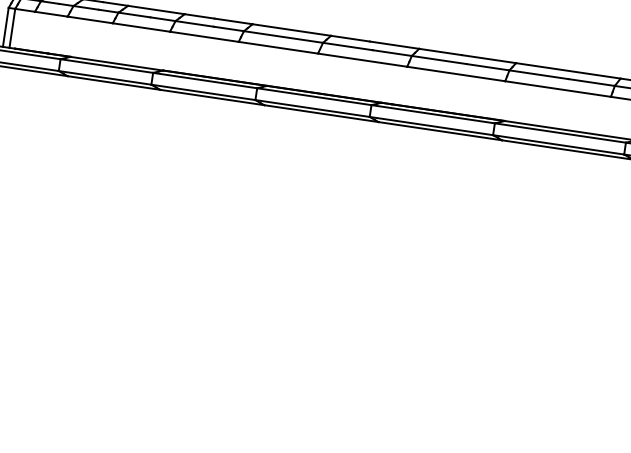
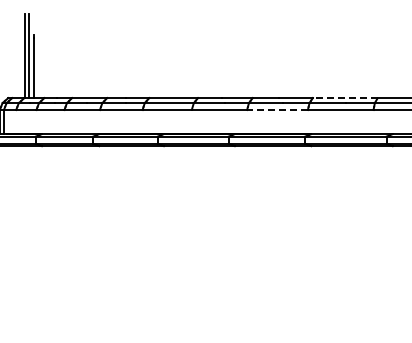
line: (566, 71) -> (344, 98), solid -> dashed
line: (456, 74) -> (277, 110), solid -> dashed

